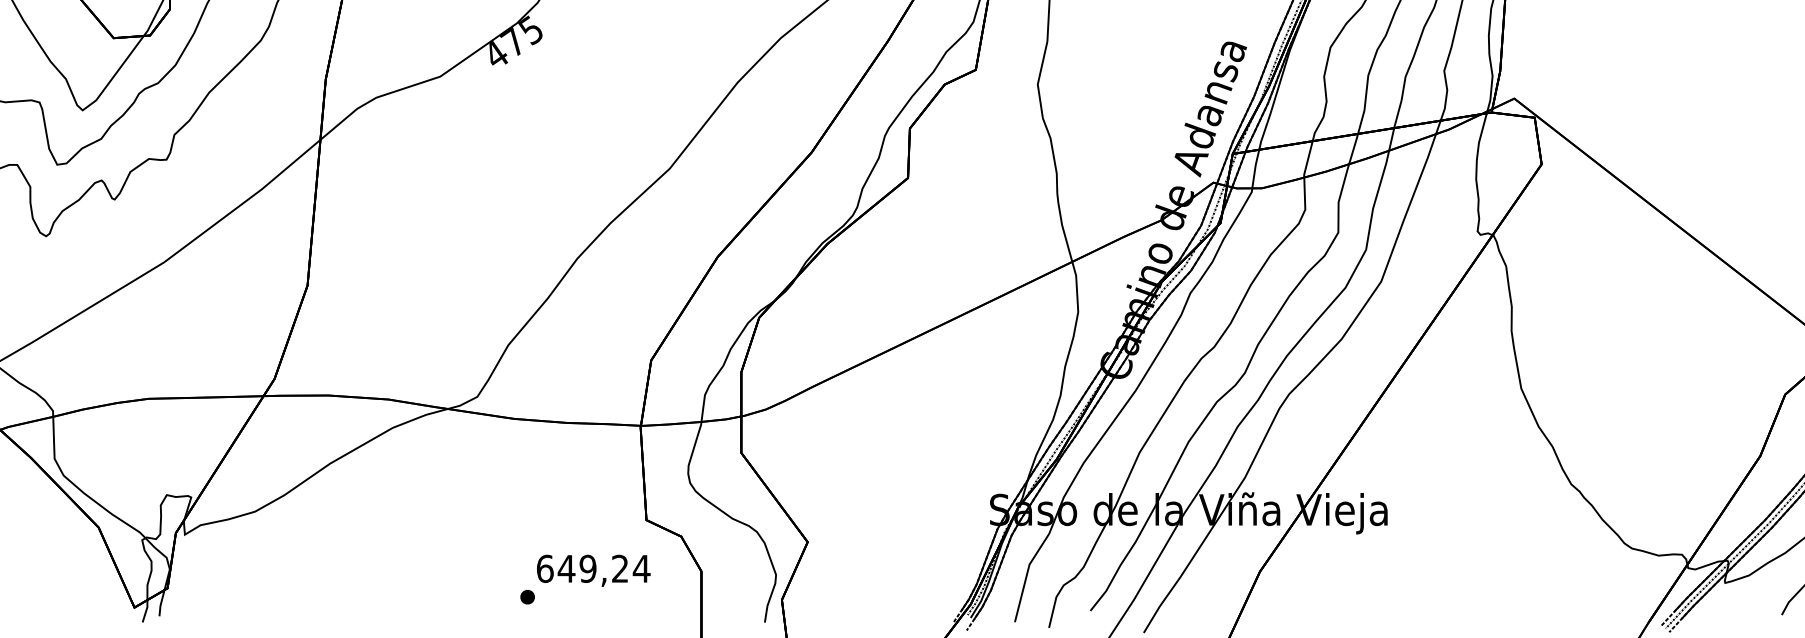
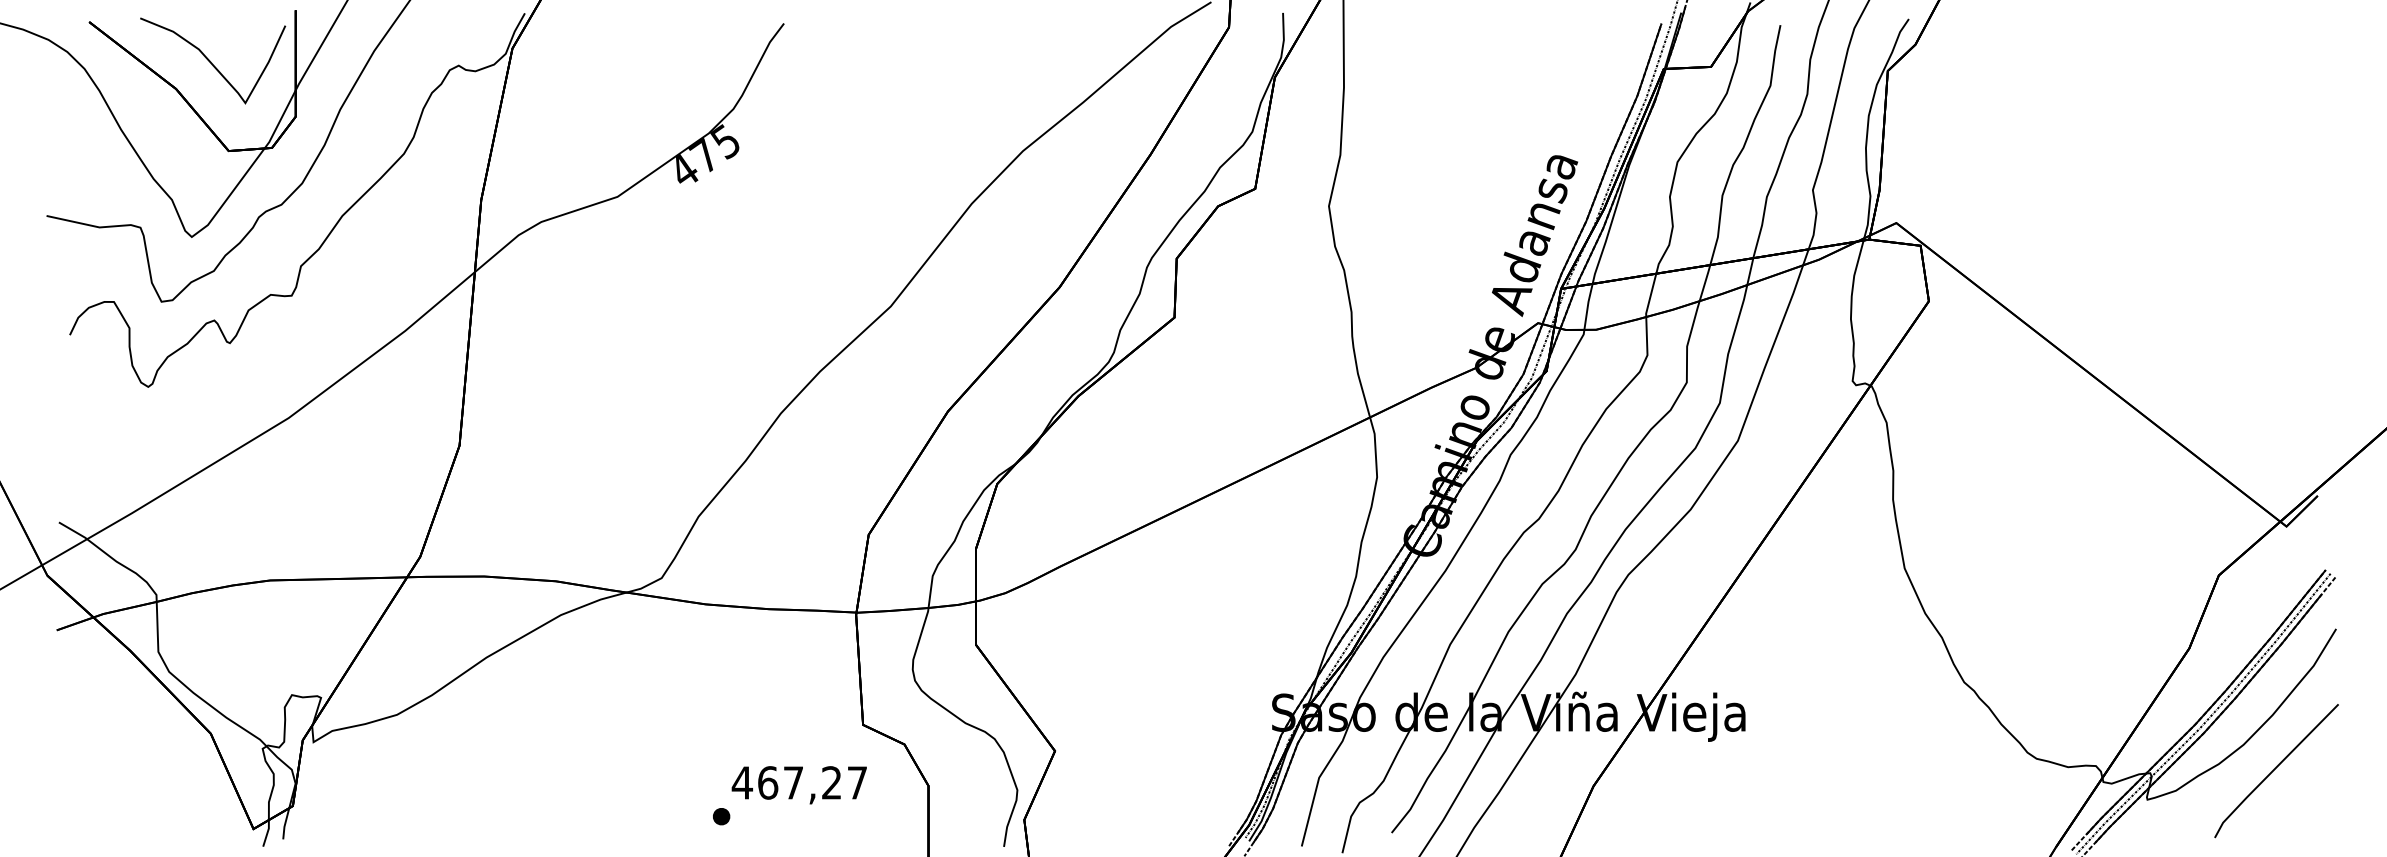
text: (593, 568) -> (799, 782), 649,24 -> 467,27

